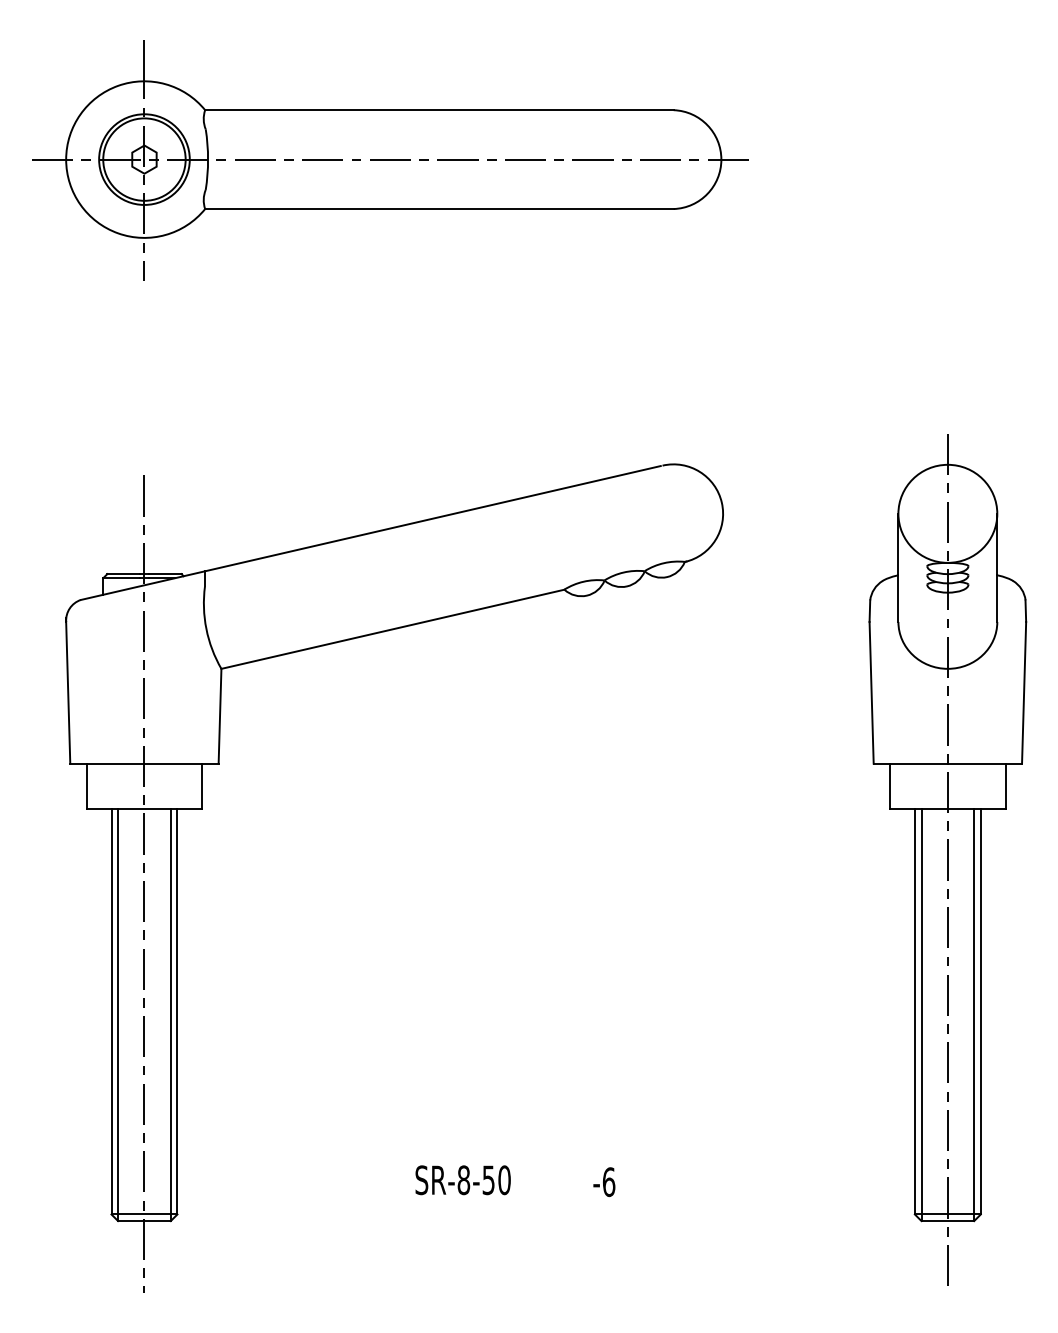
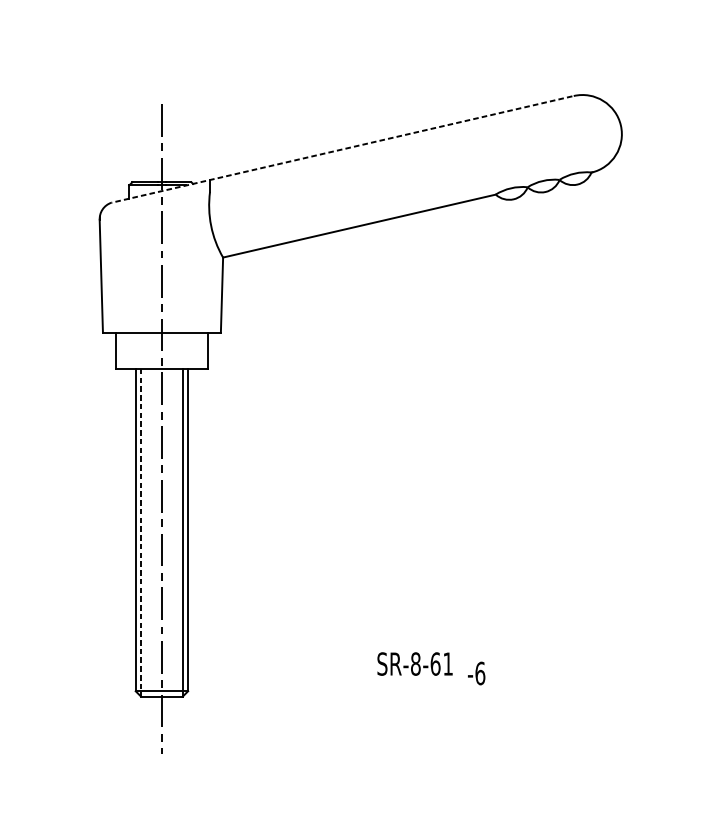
line: (370, 533) -> (341, 149), solid -> dashed
line: (118, 1015) -> (141, 533), solid -> dashed
text: (496, 1180) -> (441, 664), SR-8-50 -> SR-8-61
text: (604, 1181) -> (476, 672), moved

